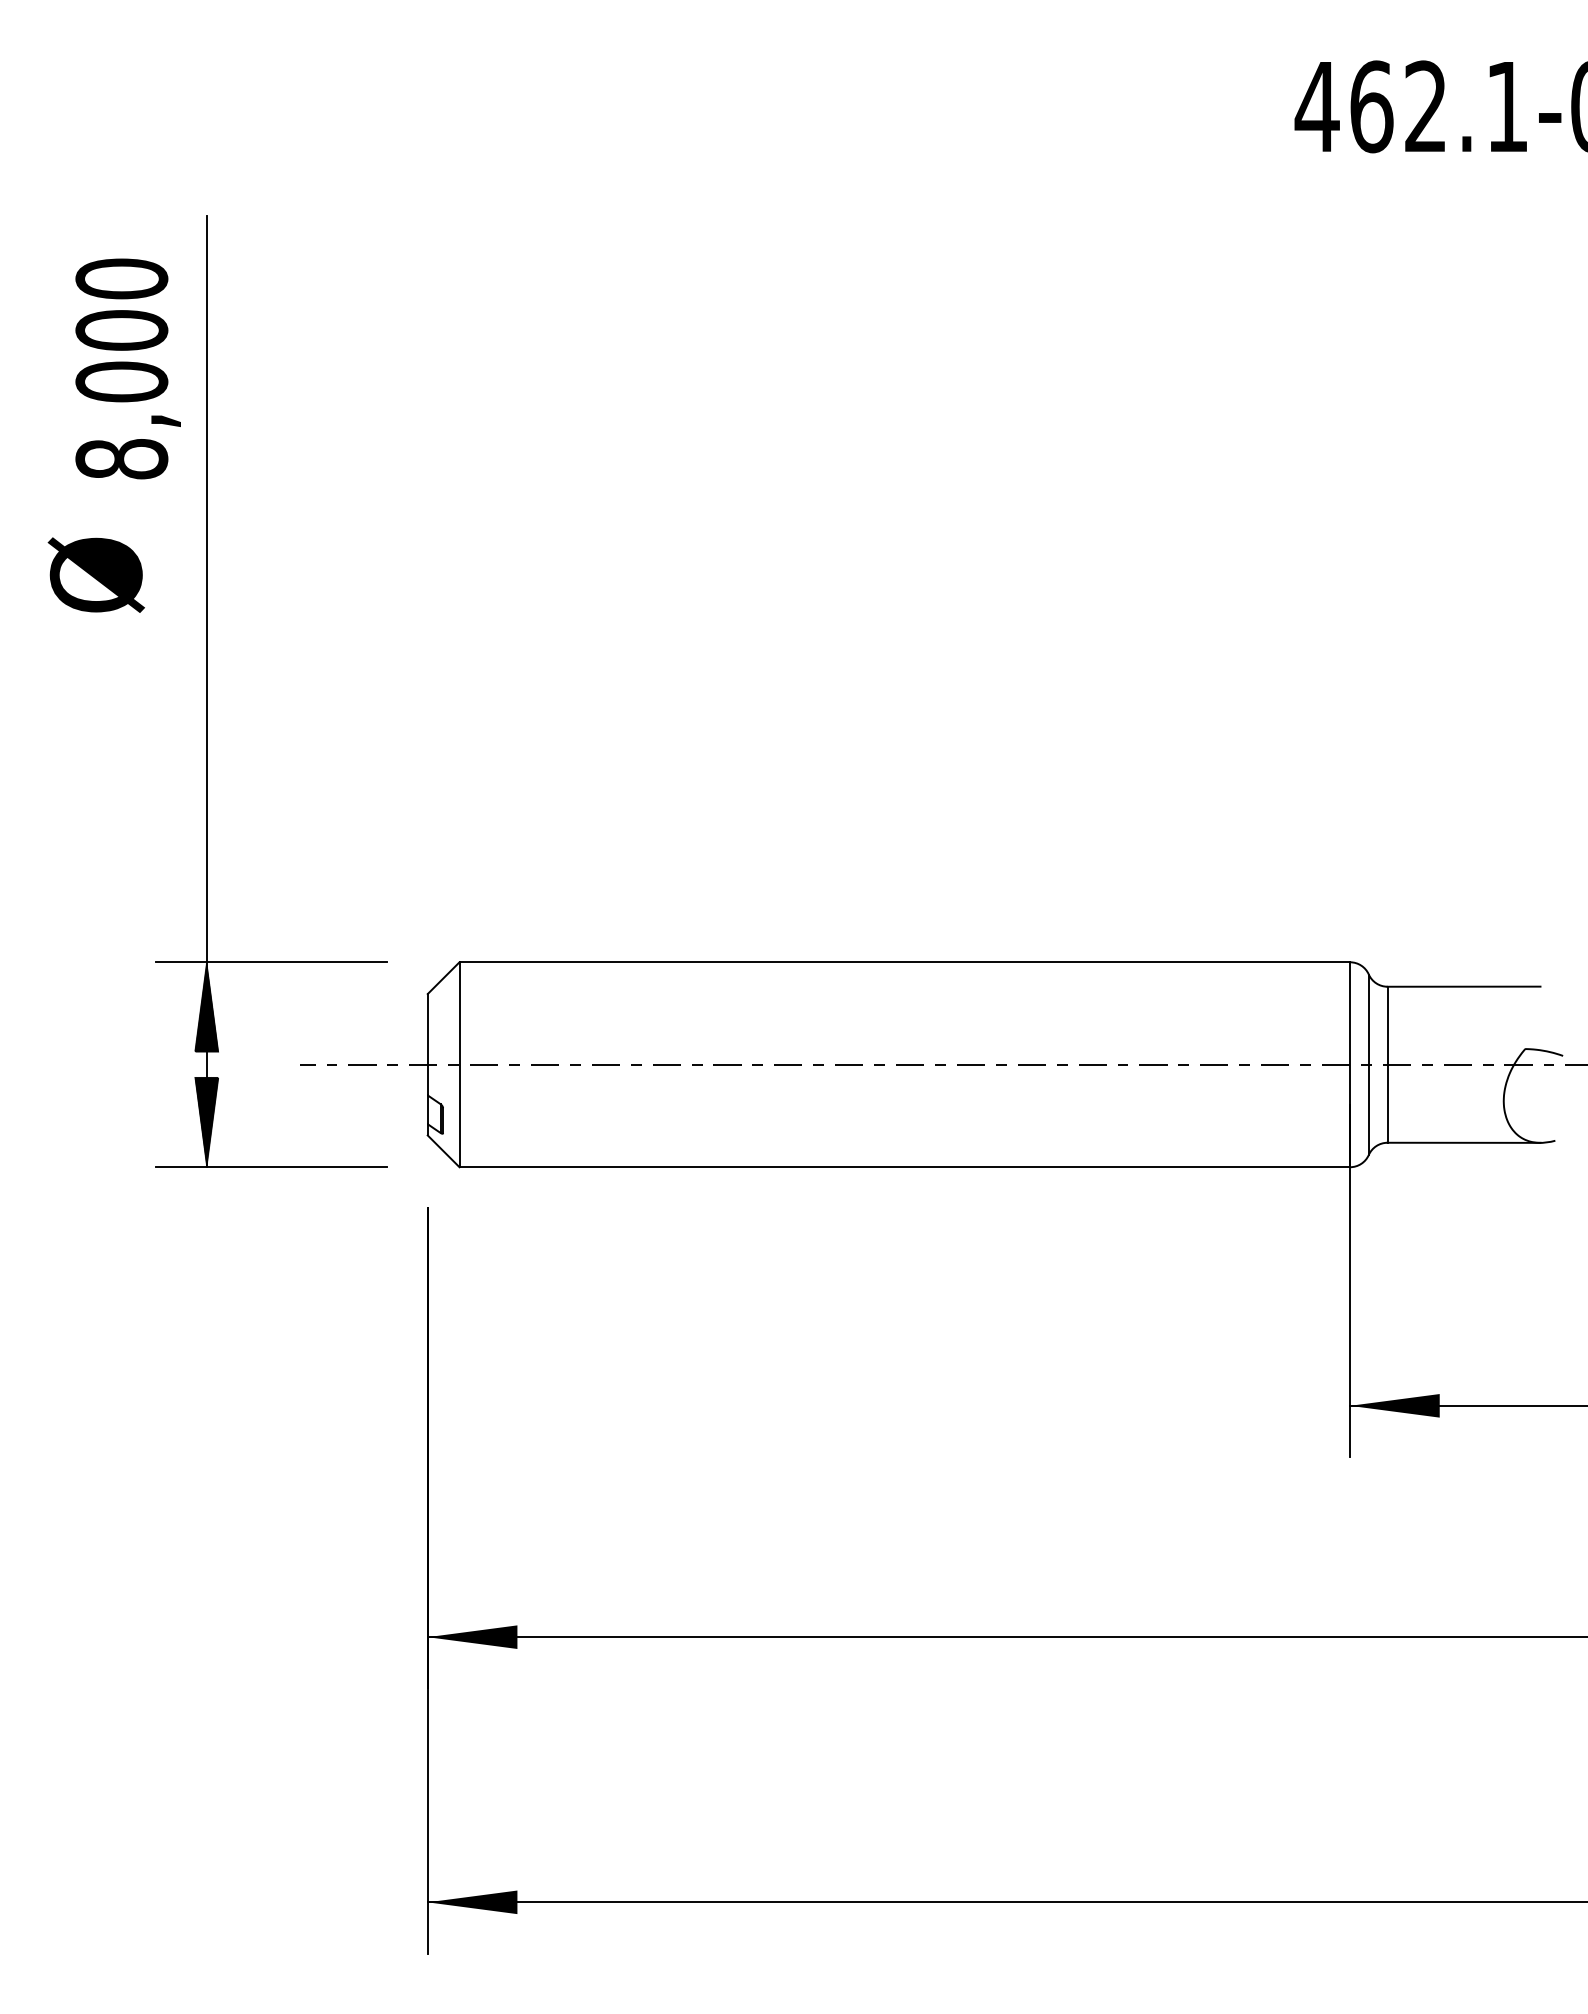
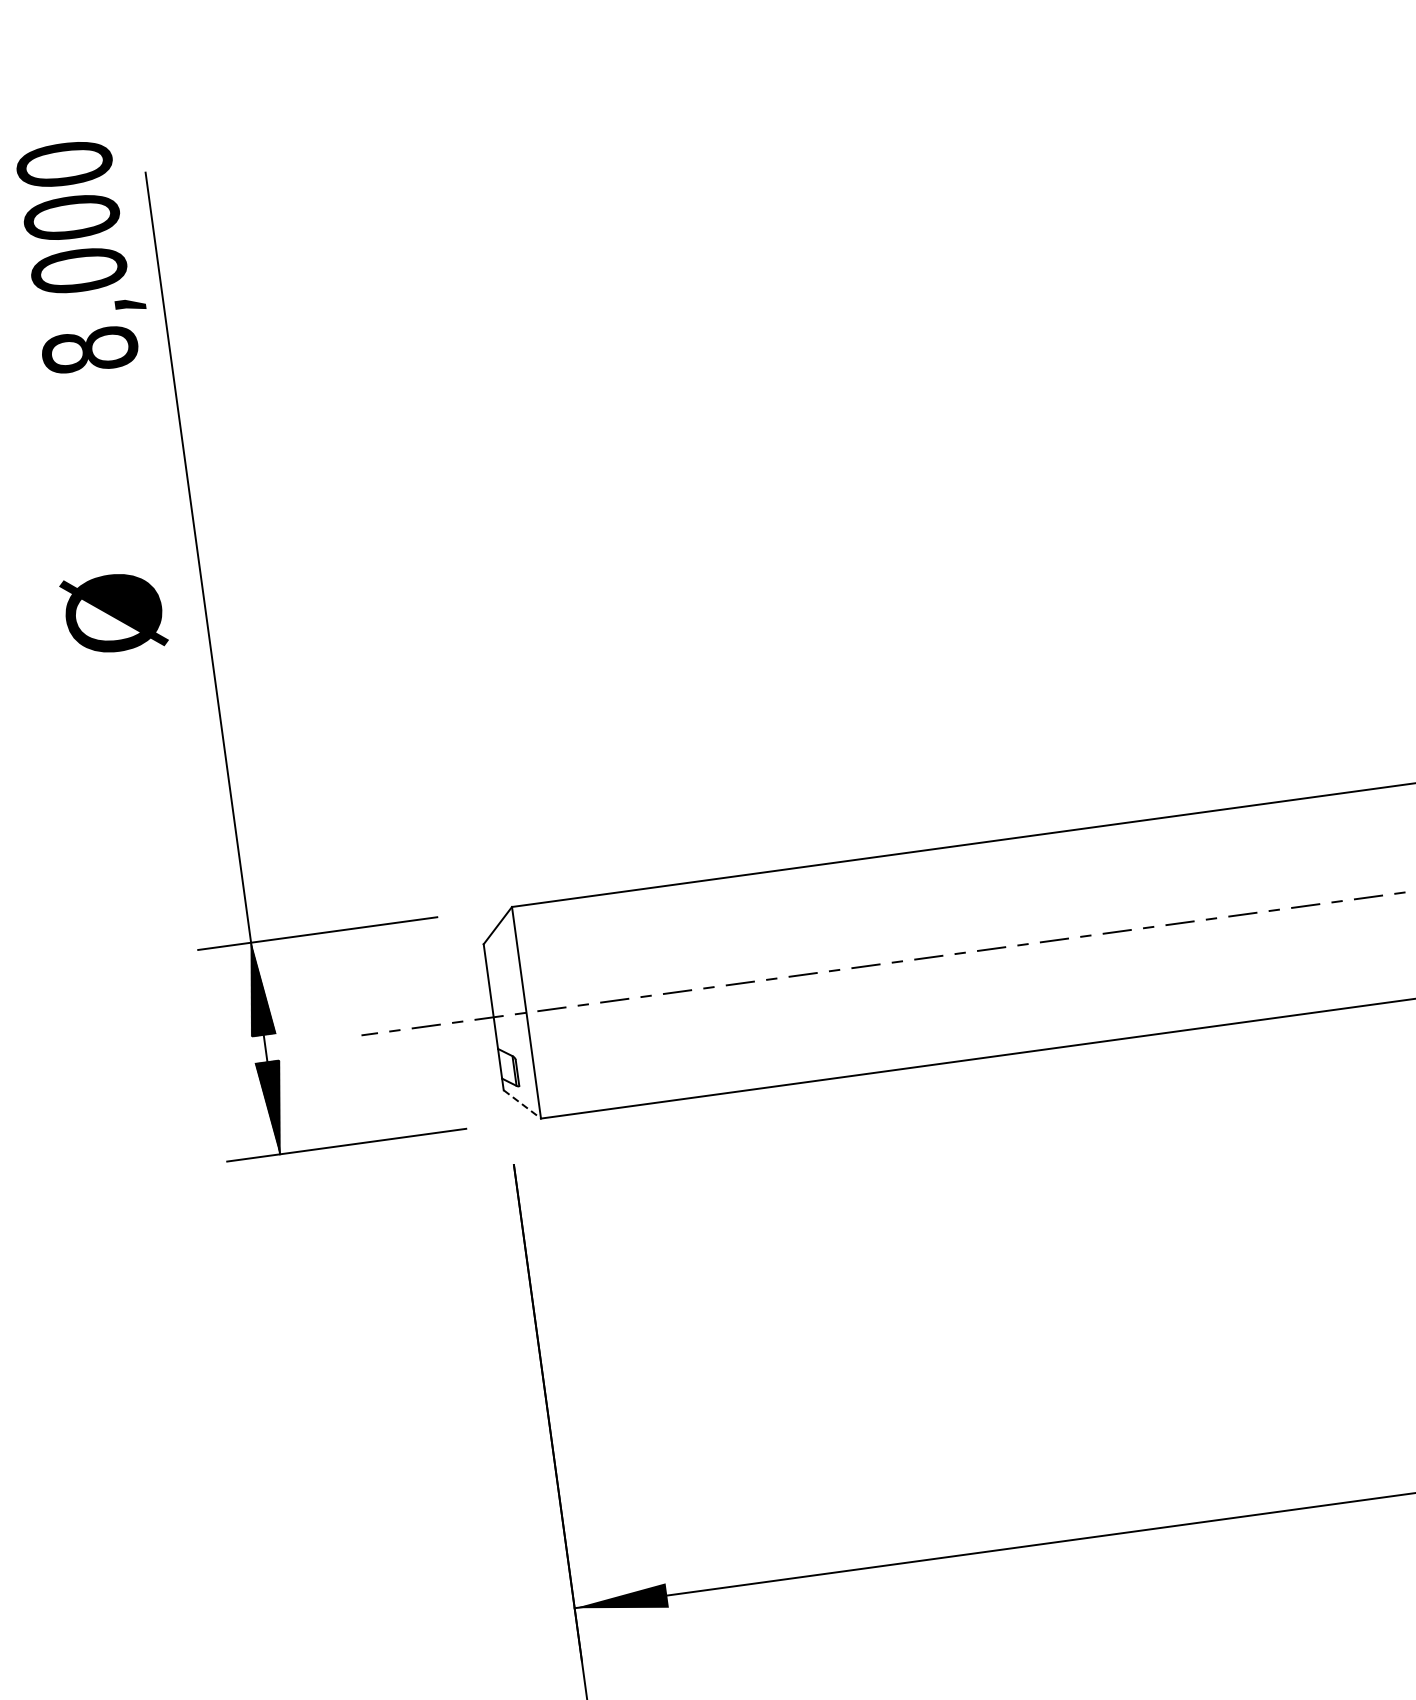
text: (127, 368) -> (83, 256), moved
text: (95, 574) -> (113, 612), moved
line: (444, 1151) -> (523, 1104), solid -> dashed

